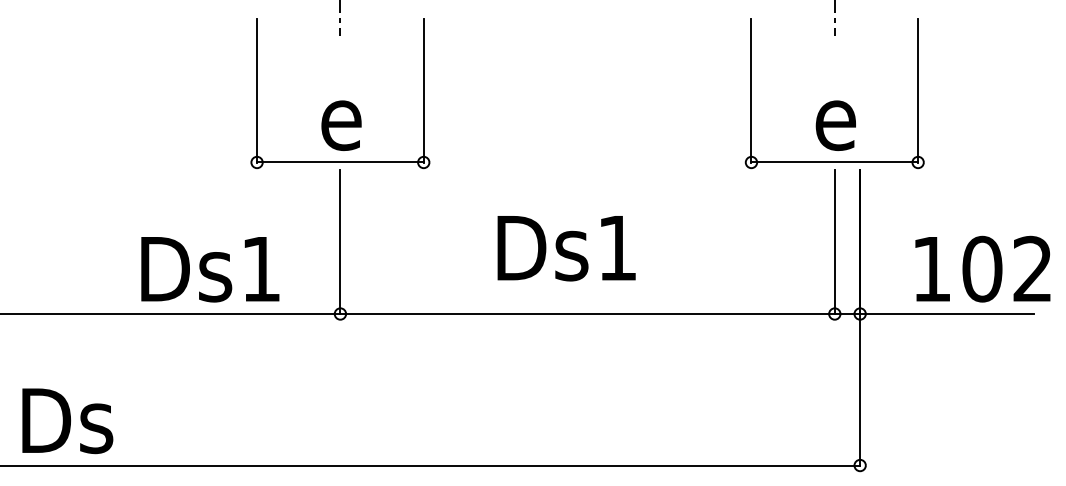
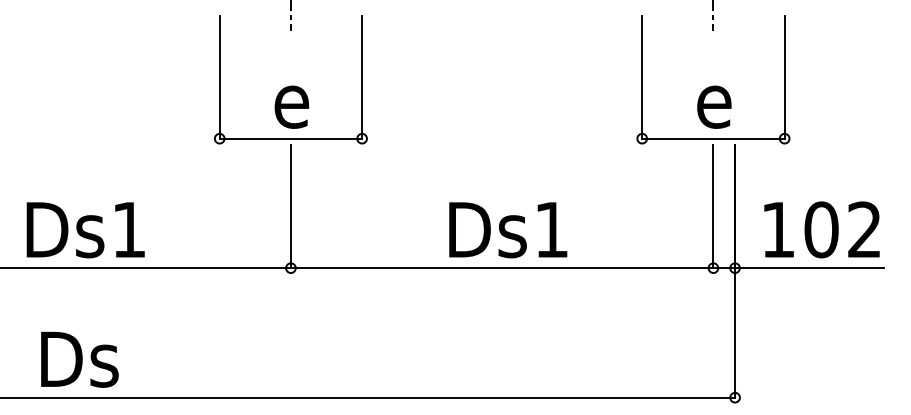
text: (566, 248) -> (508, 230), moved
text: (982, 268) -> (821, 229), moved
text: (210, 269) -> (85, 230), moved
text: (67, 420) -> (79, 359), moved

